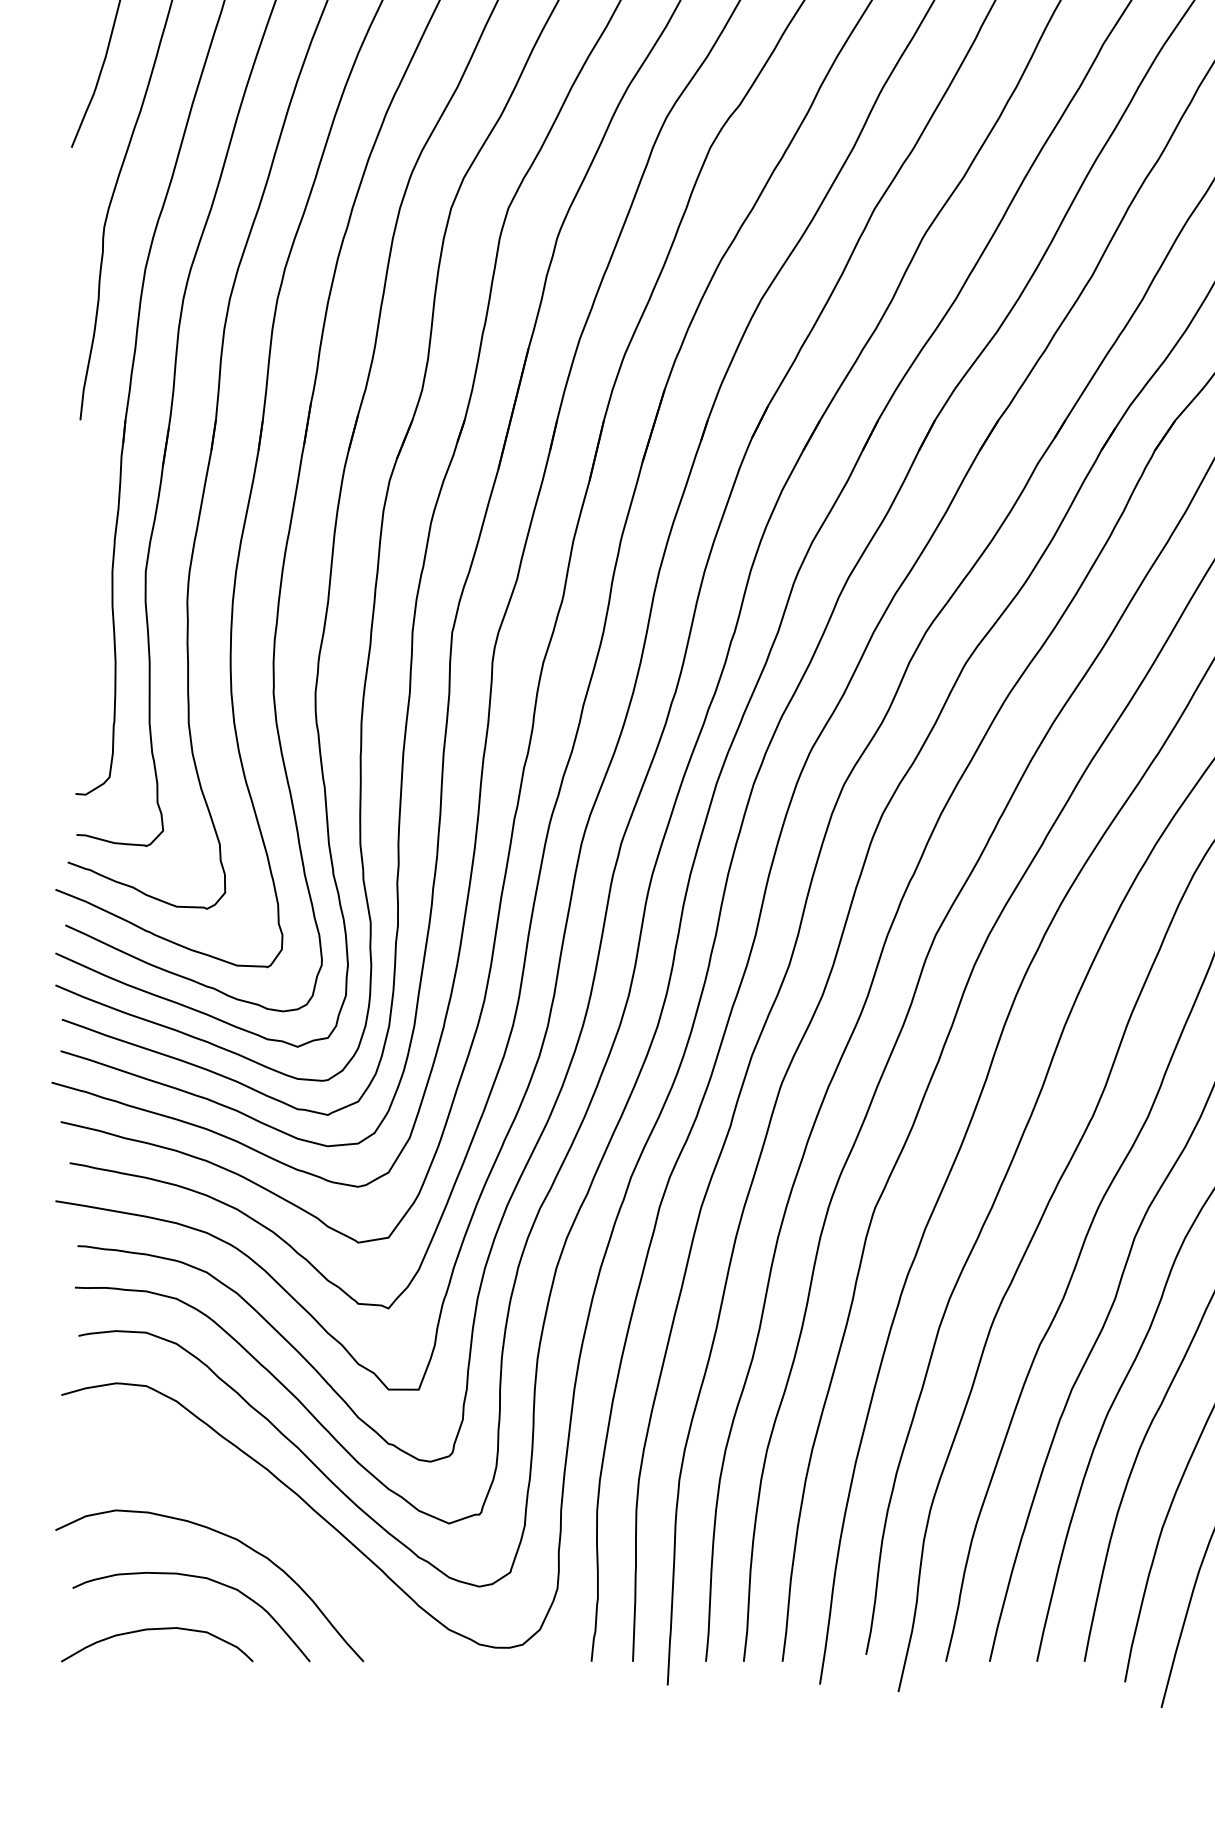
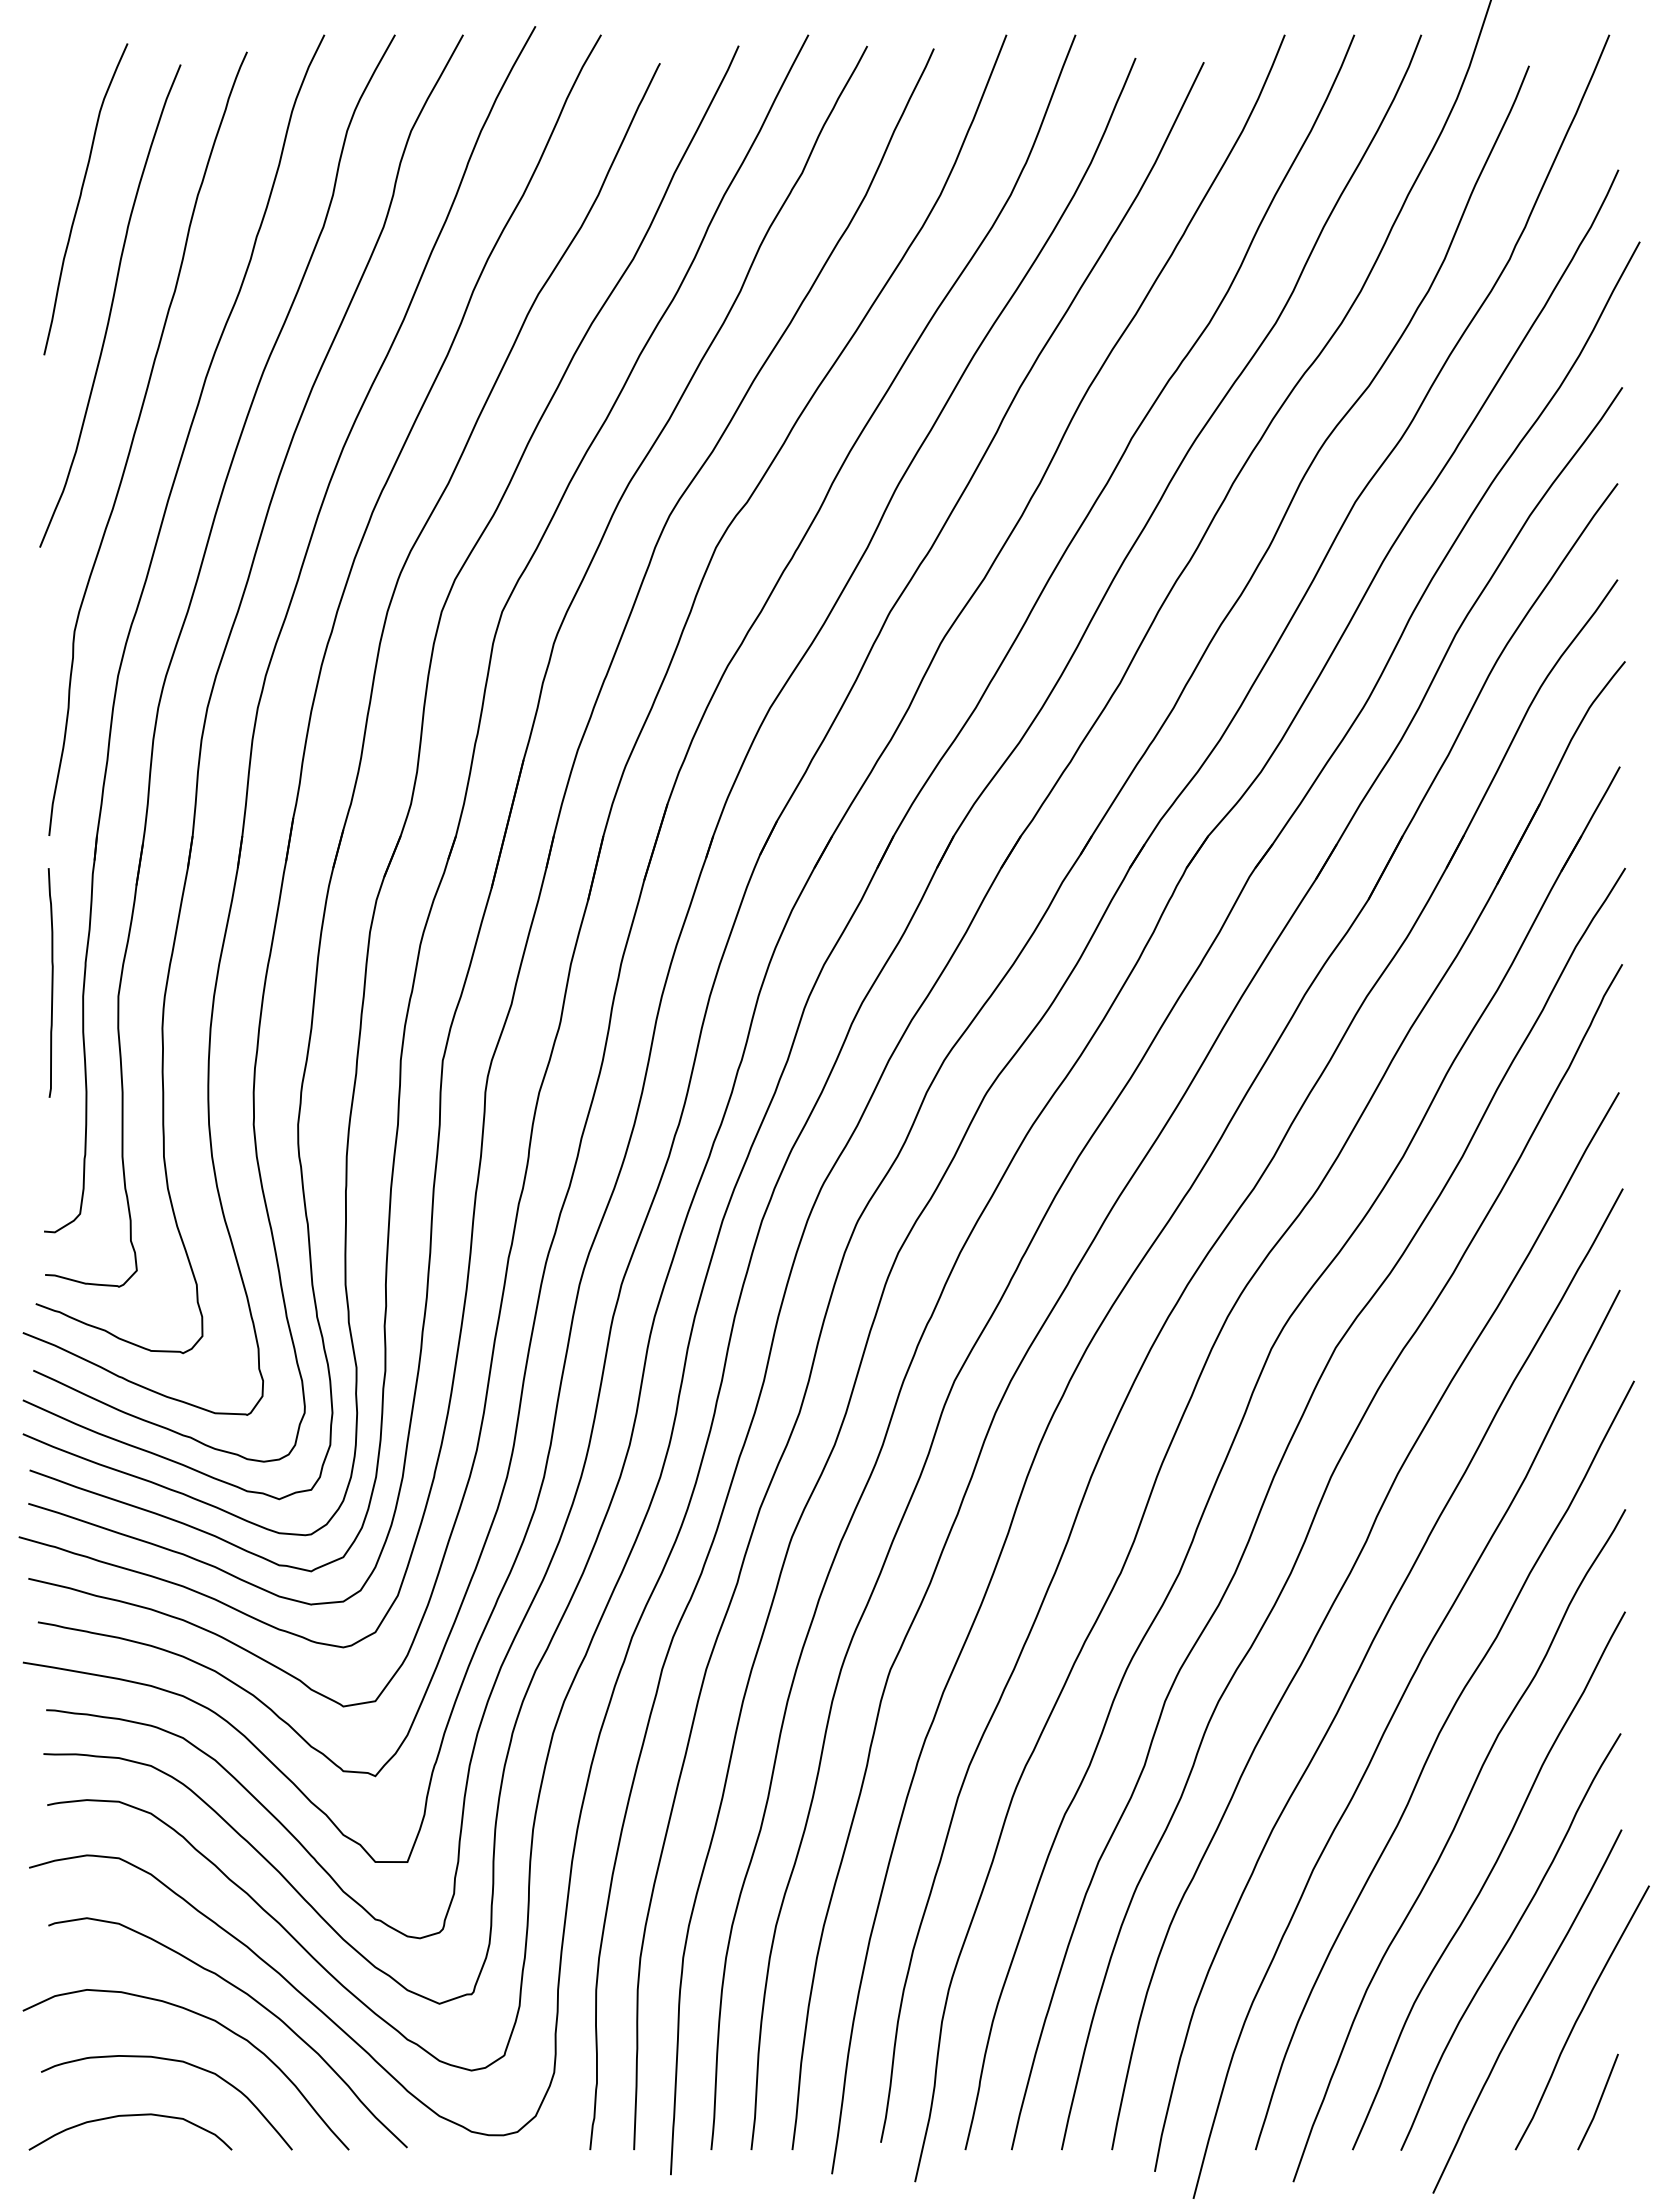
curve: (82, 558) -> (51, 982), added
curve: (273, 1520) -> (253, 2000), added

